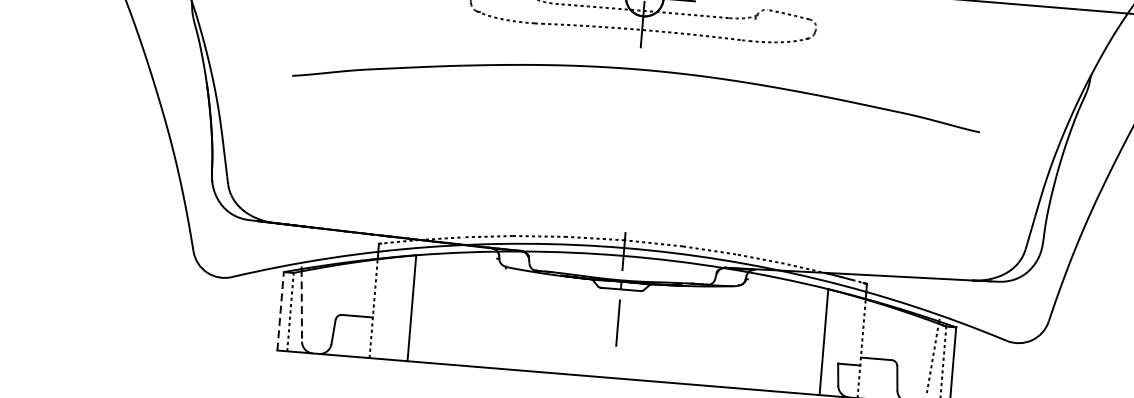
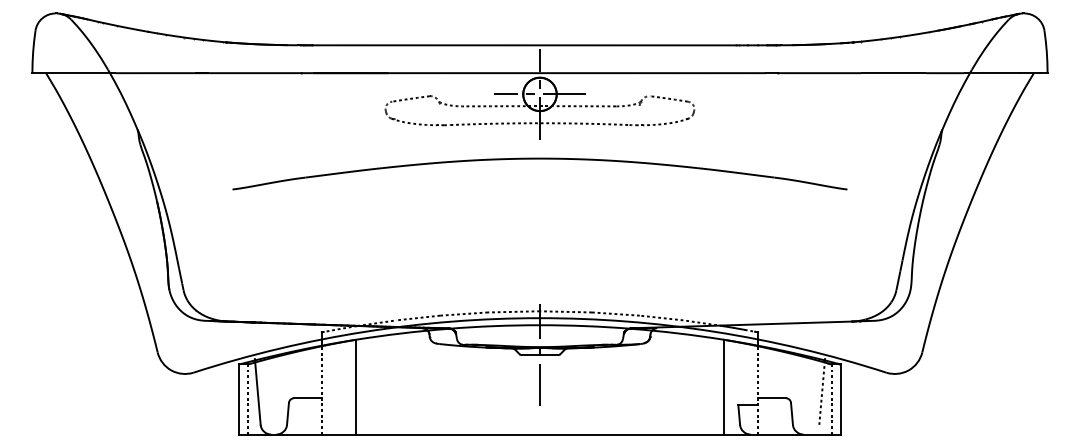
line: (301, 306) -> (257, 393), dashed -> solid
line: (280, 310) -> (239, 398), dashed -> solid

